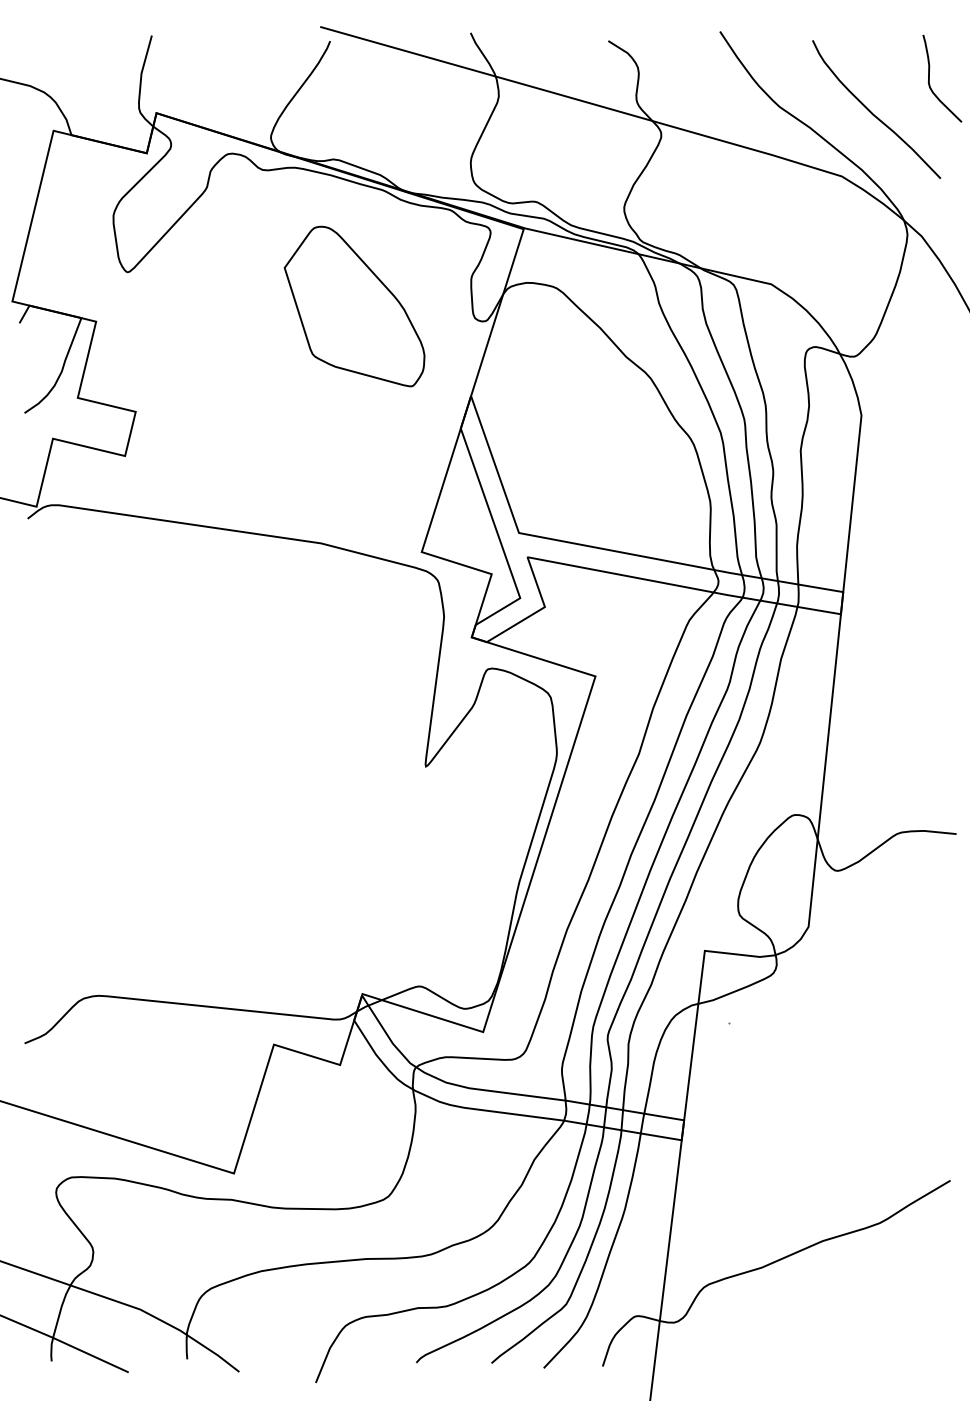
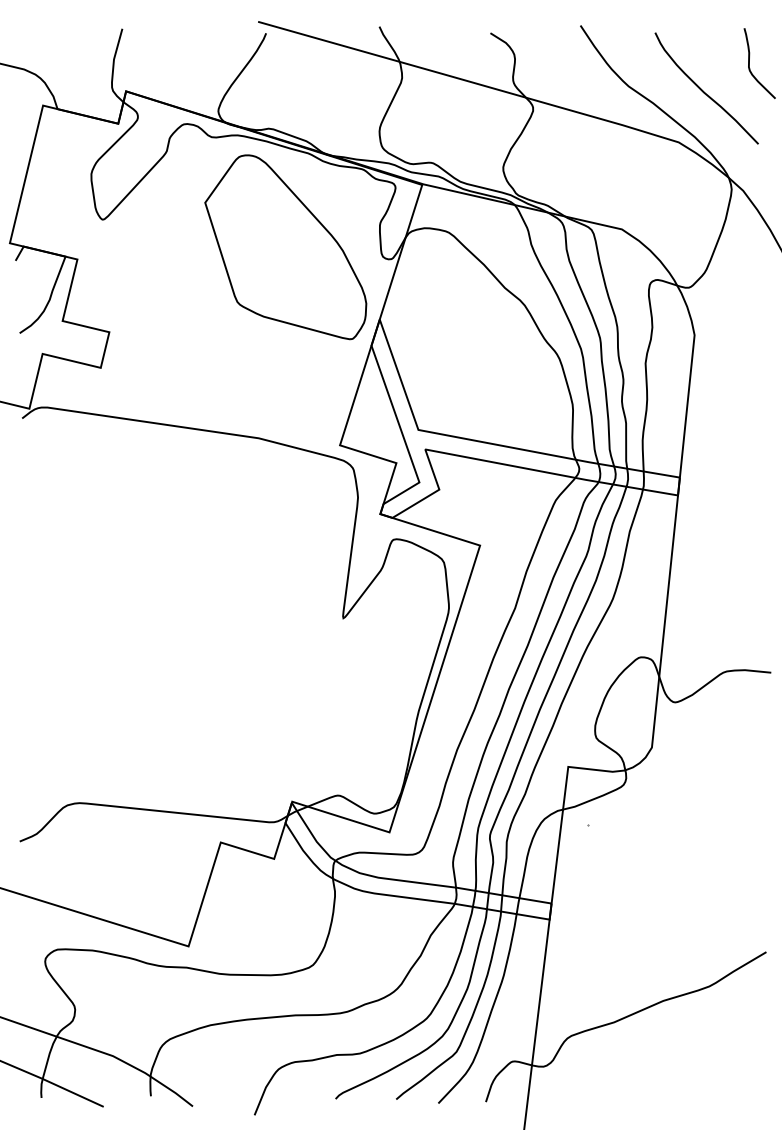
part: (354, 306) -> (285, 247), size x1.43

